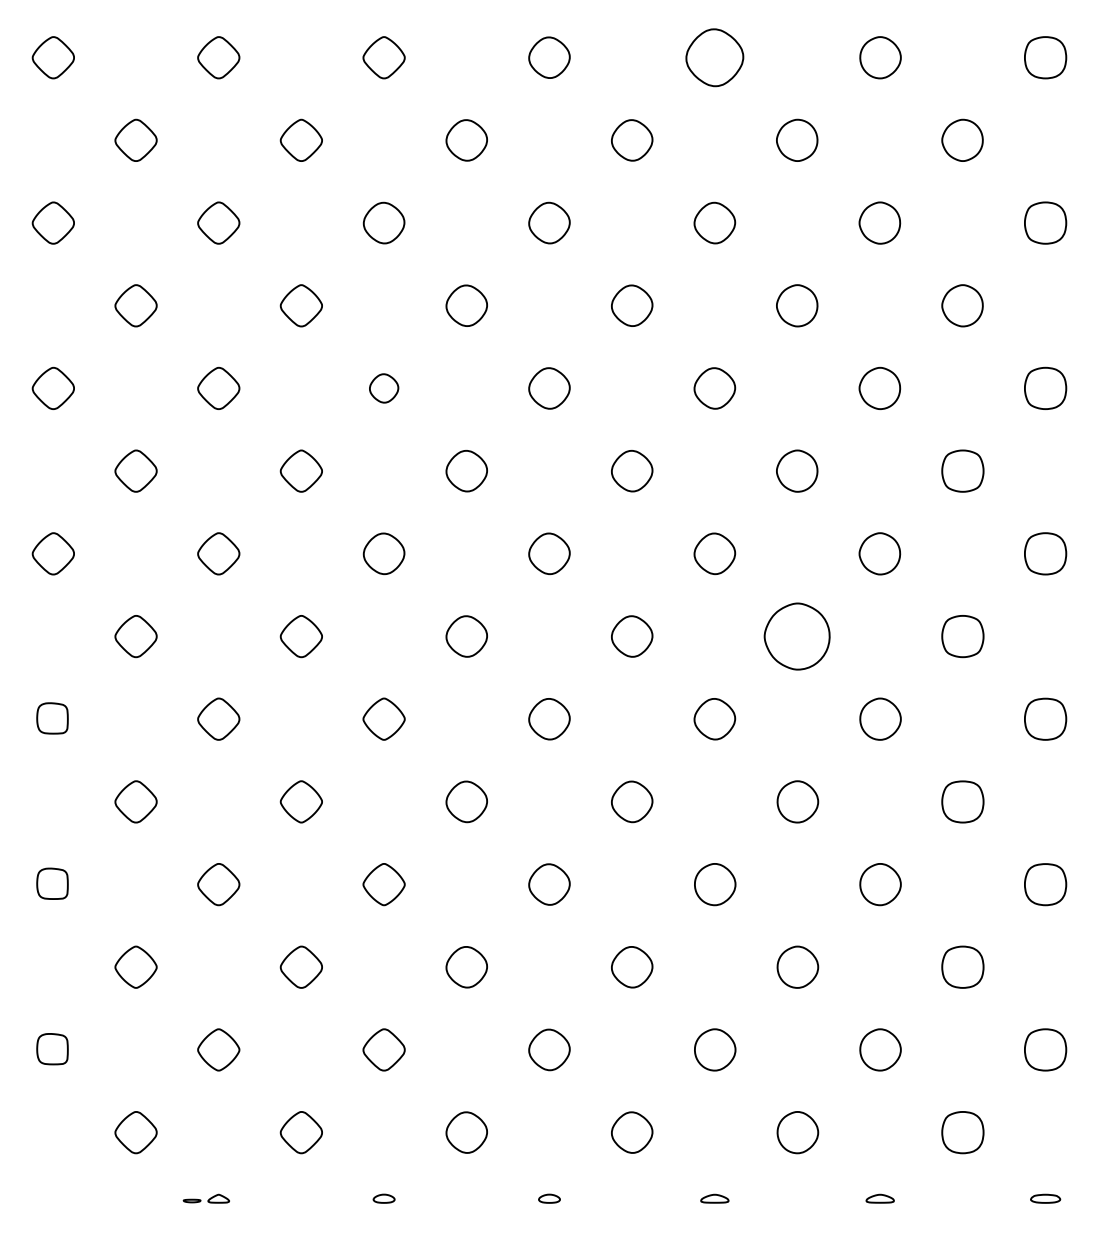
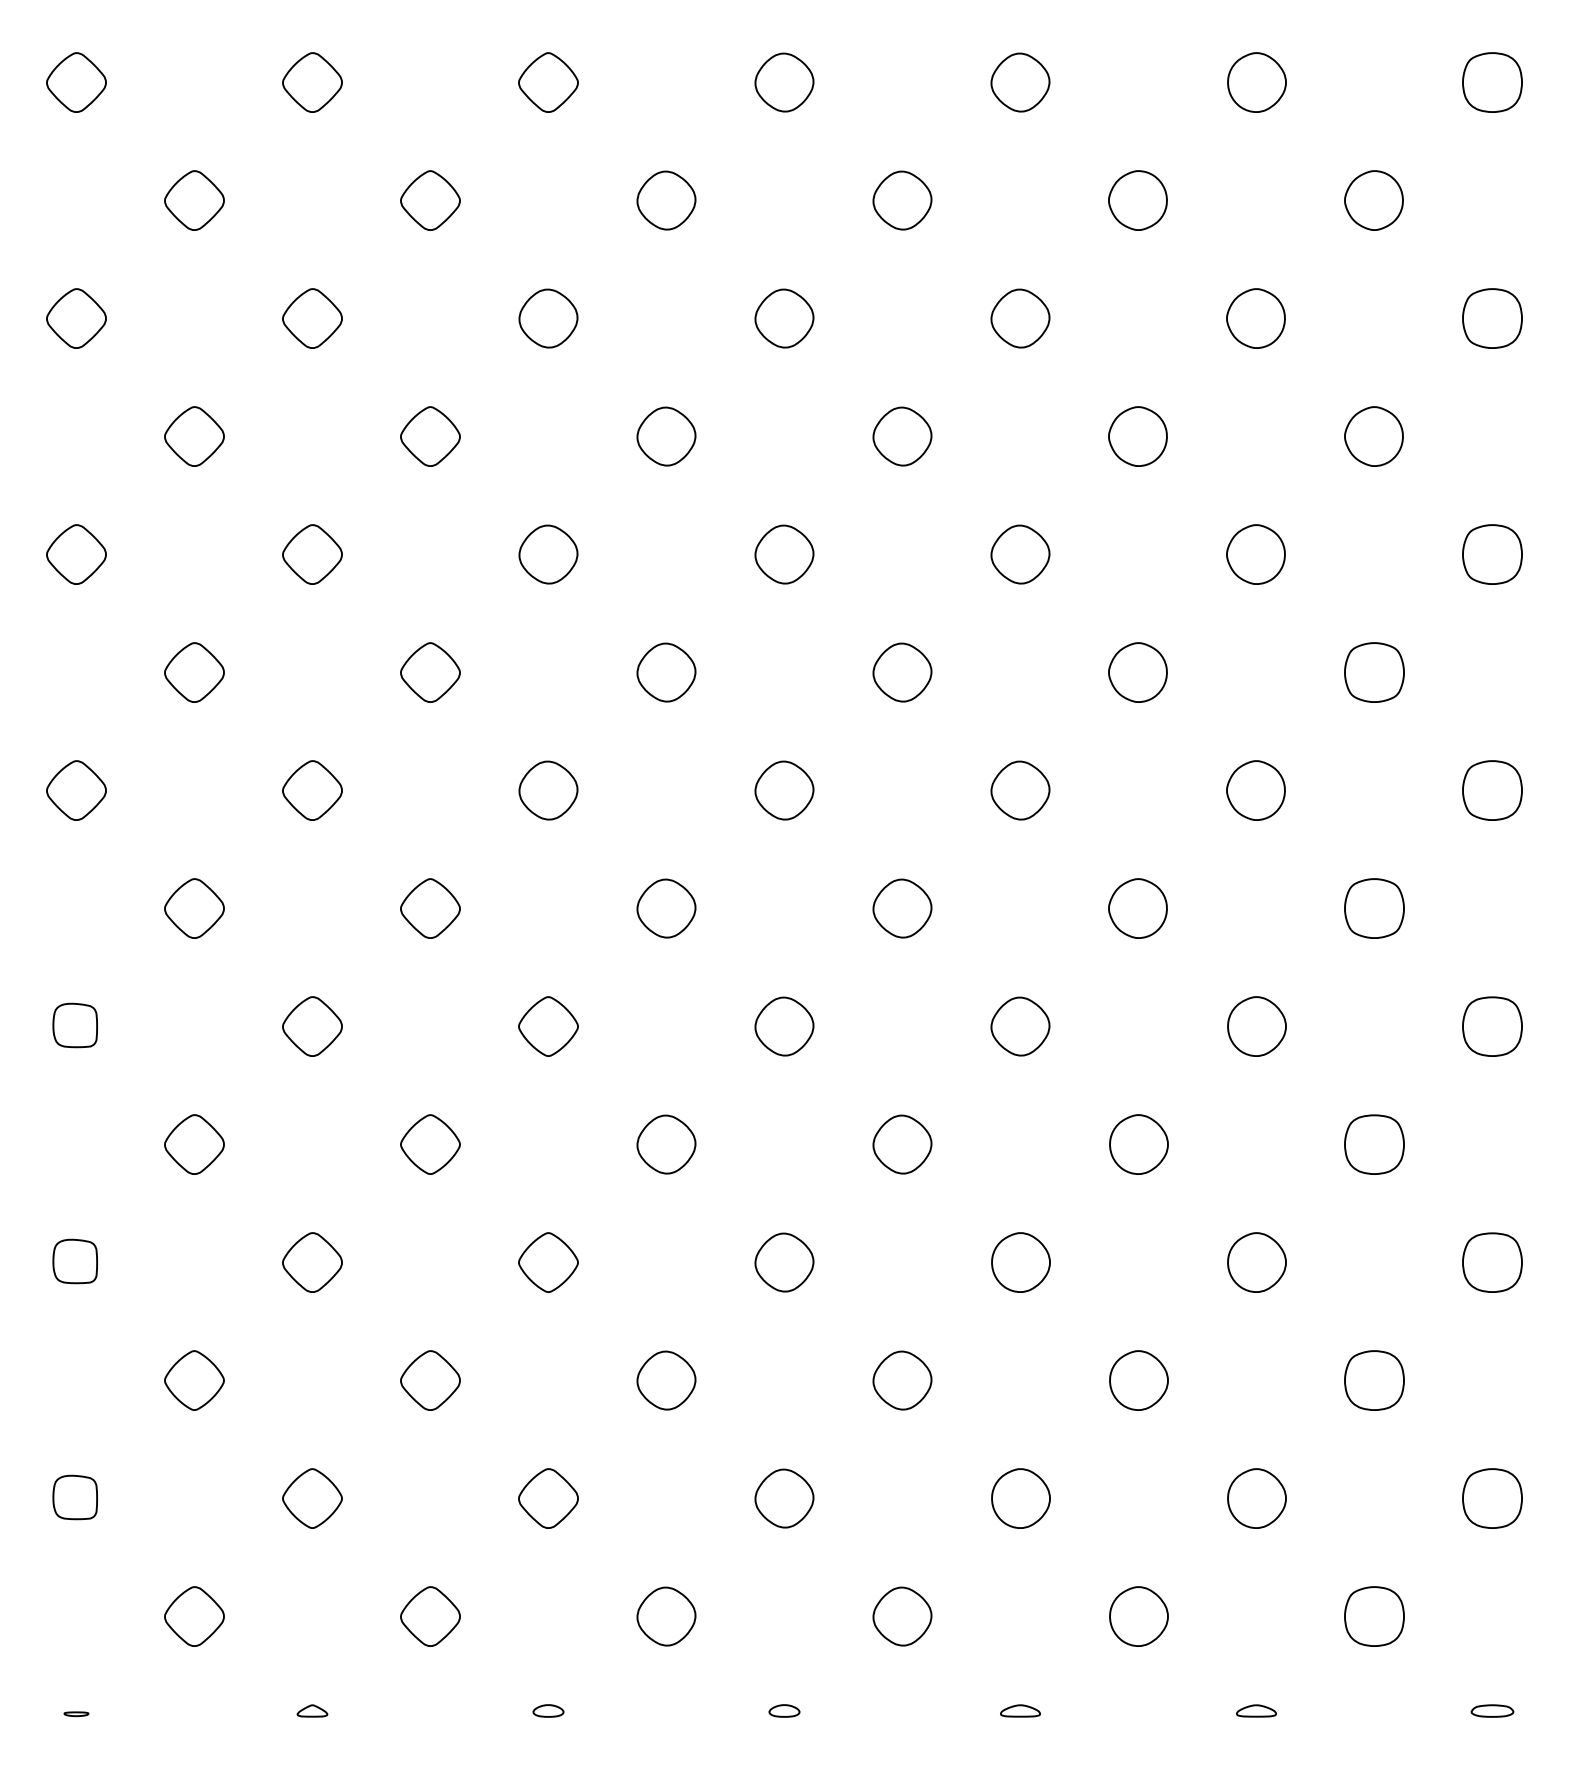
part: (714, 57) -> (1020, 82), size x0.71
part: (384, 388) -> (548, 554), size x1.43
part: (796, 636) -> (1137, 908), size x0.62
part: (192, 1201) -> (76, 1714), moved

